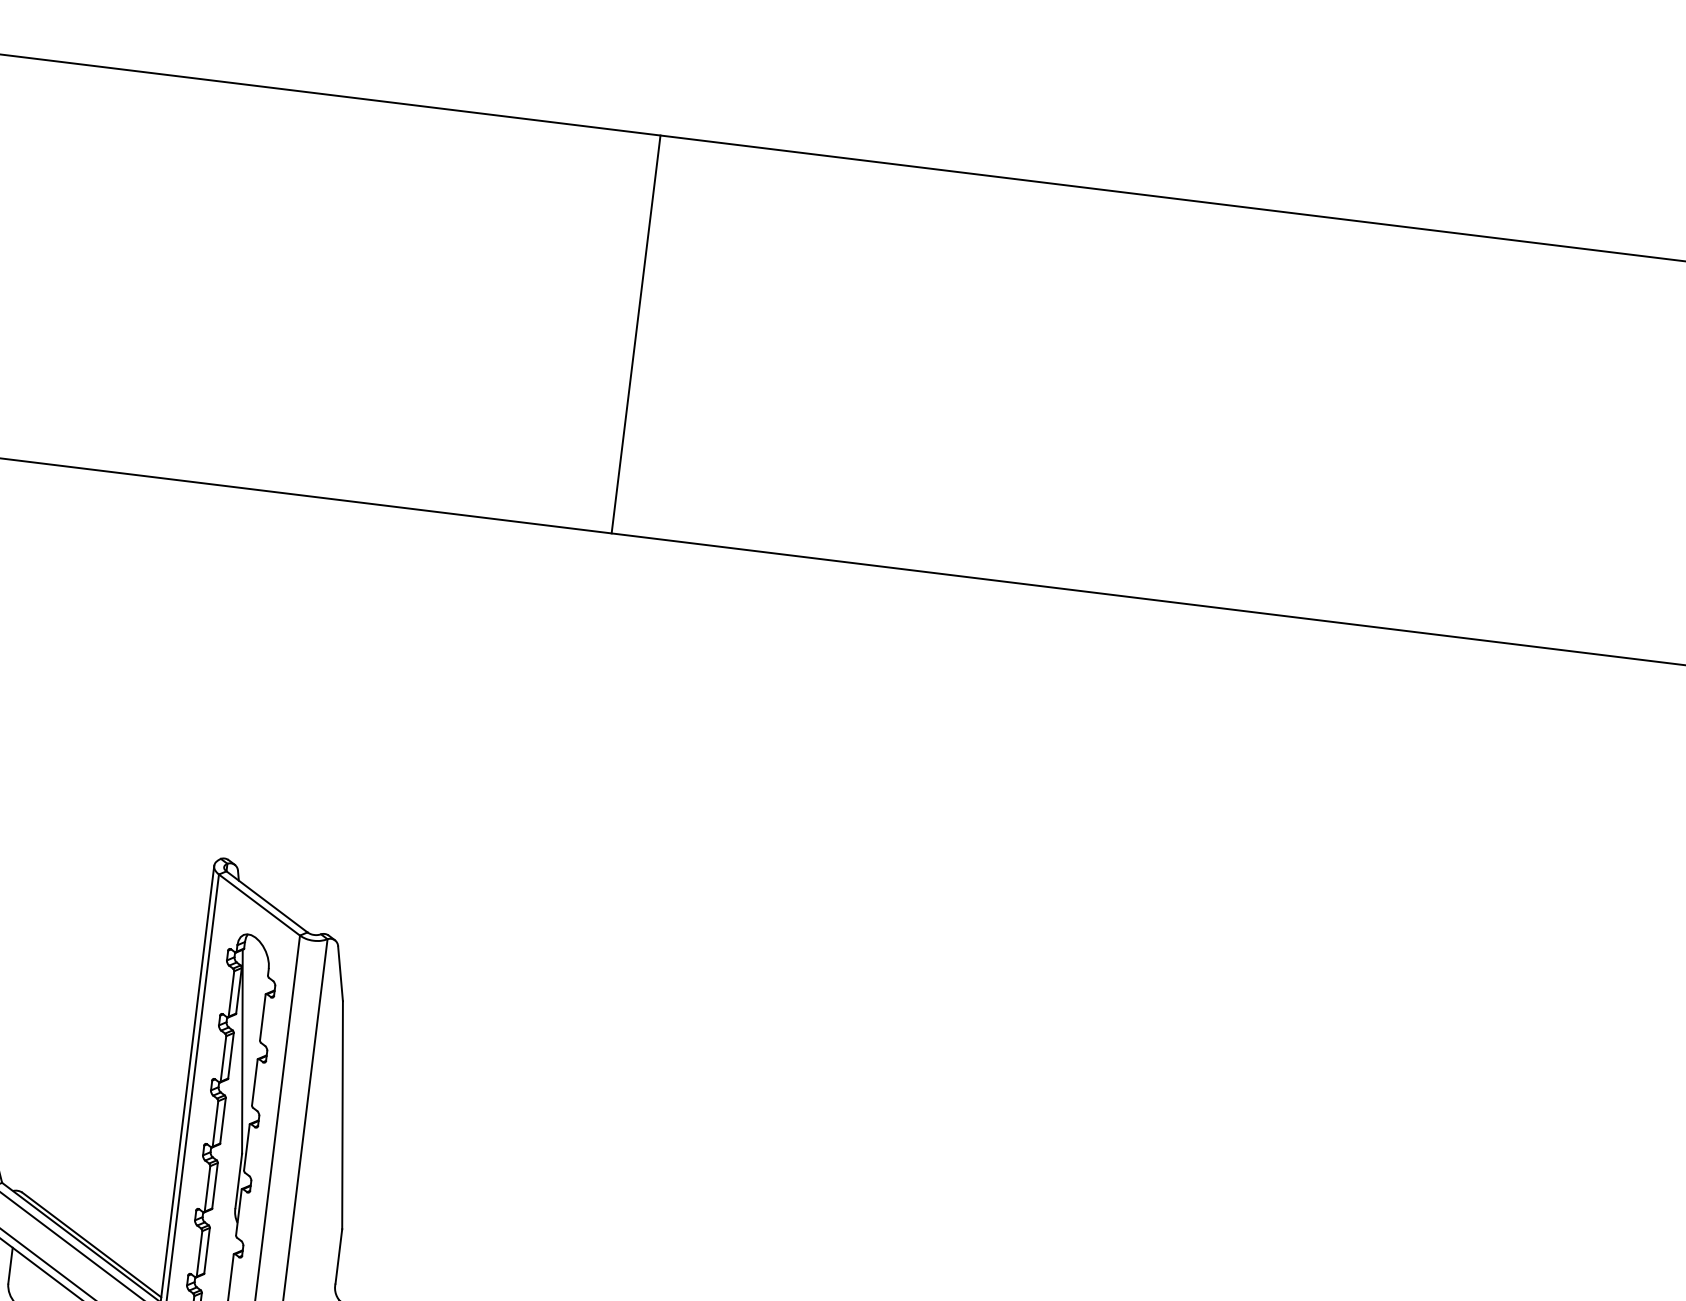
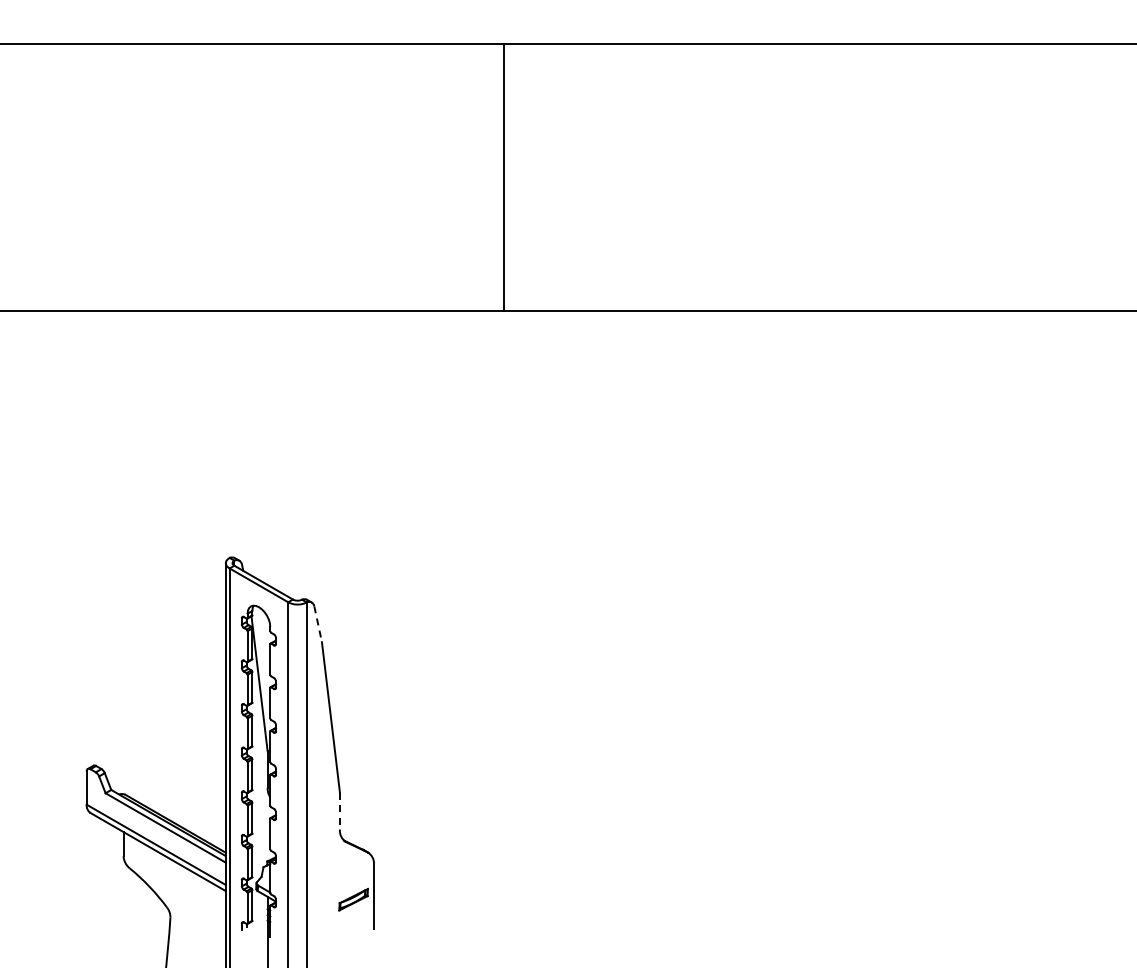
line: (635, 333) -> (503, 176), moved
line: (341, 974) -> (318, 624), solid -> dashed
line: (338, 1256) -> (339, 811), solid -> dashed

